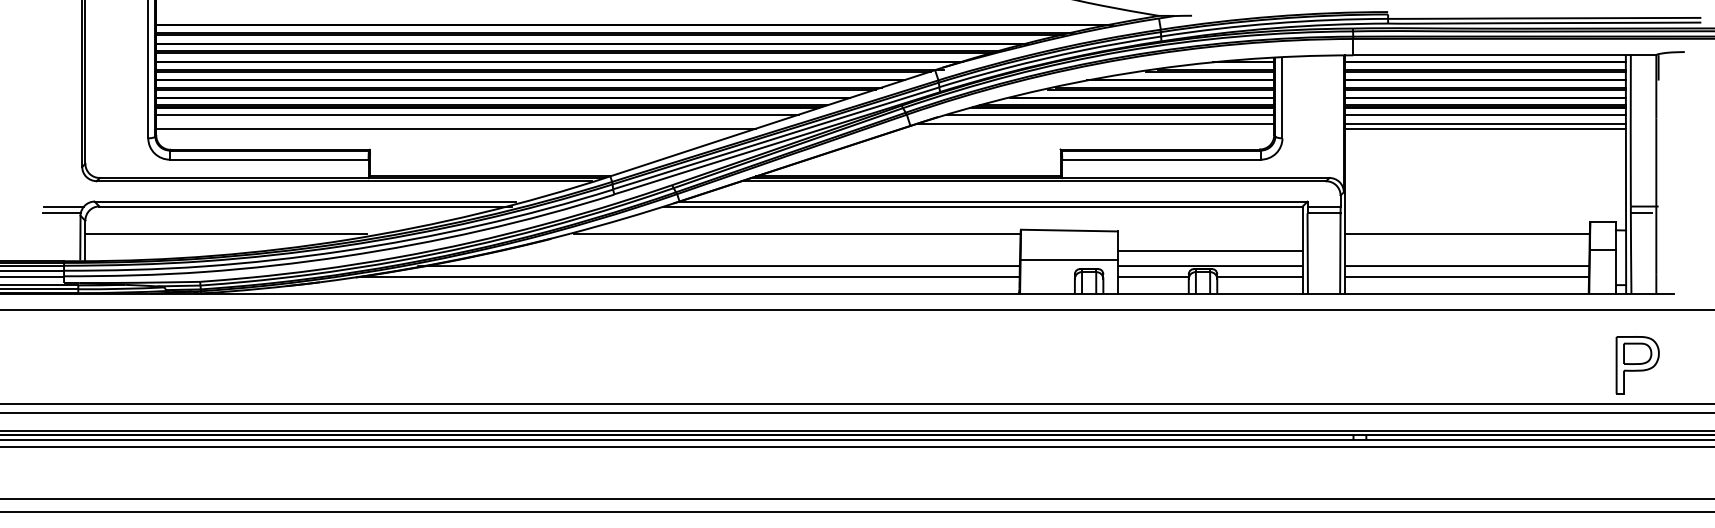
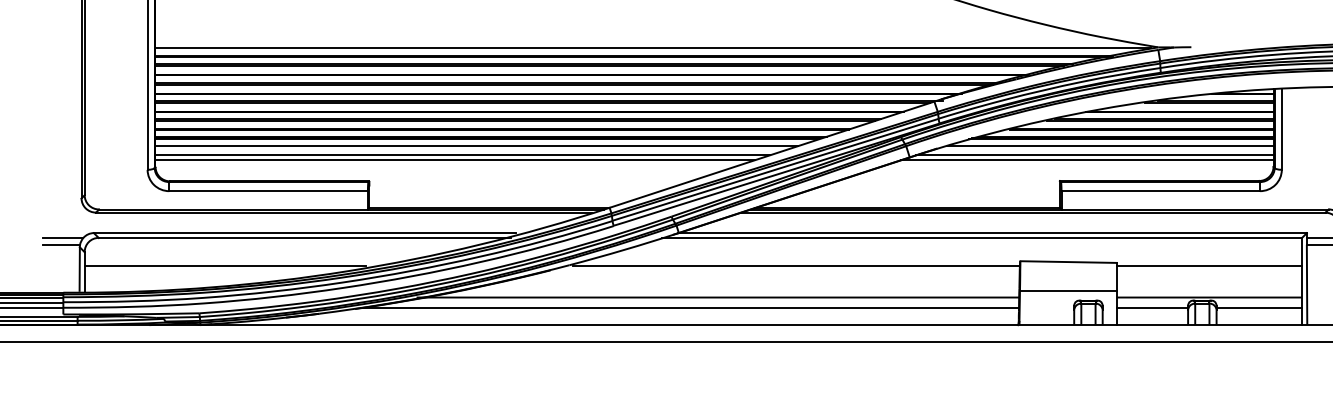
line: (653, 16) -> (652, 47), added
line: (463, 123) -> (462, 154), added
line: (1087, 128) -> (1086, 159), added
line: (1209, 251) -> (1208, 265), moved

